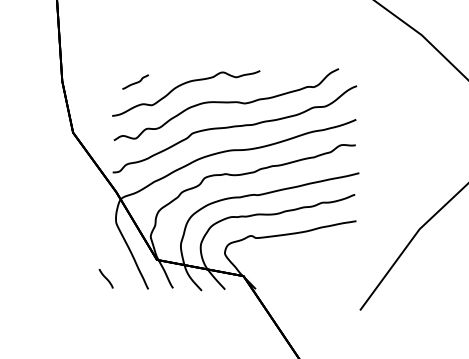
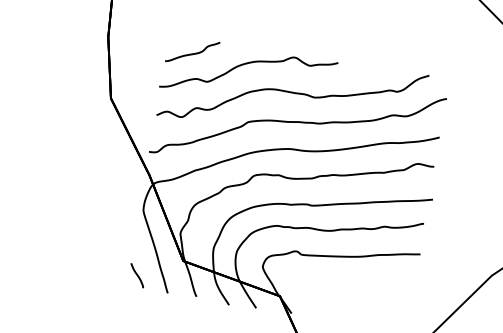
part: (135, 81) -> (192, 51), size x1.67
line: (105, 278) -> (136, 275), moved

